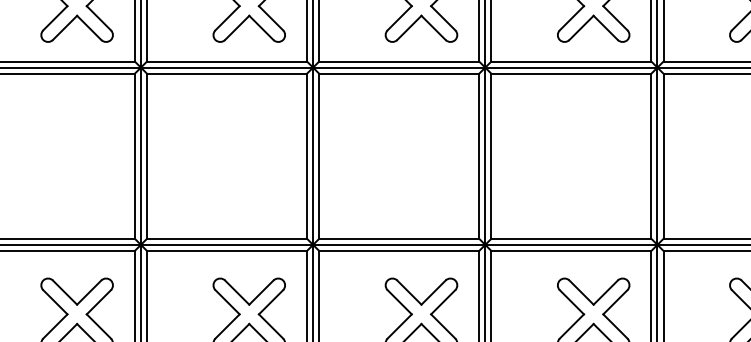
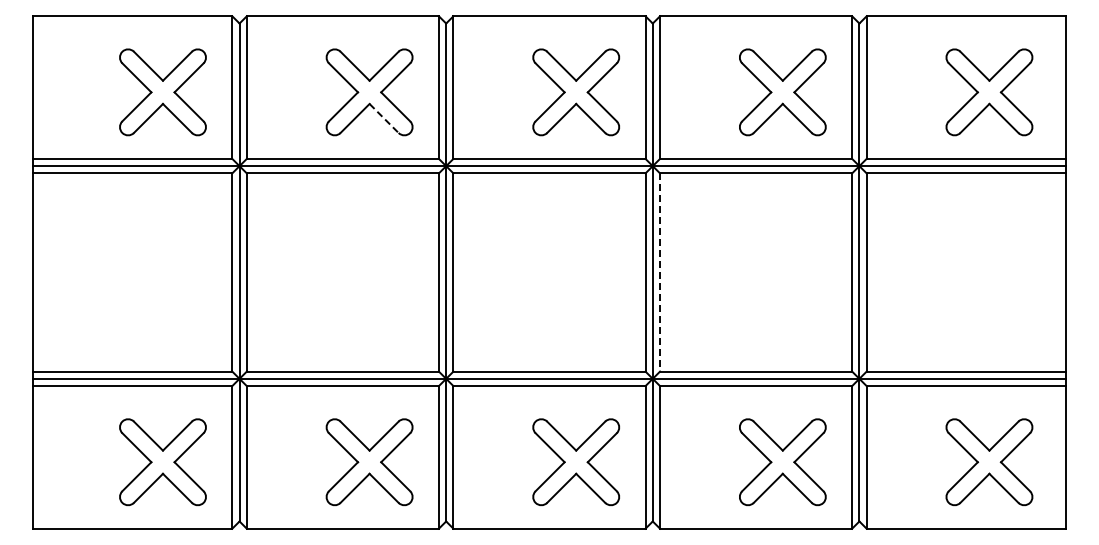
line: (261, 27) -> (384, 118), solid -> dashed
line: (491, 156) -> (660, 272), solid -> dashed

